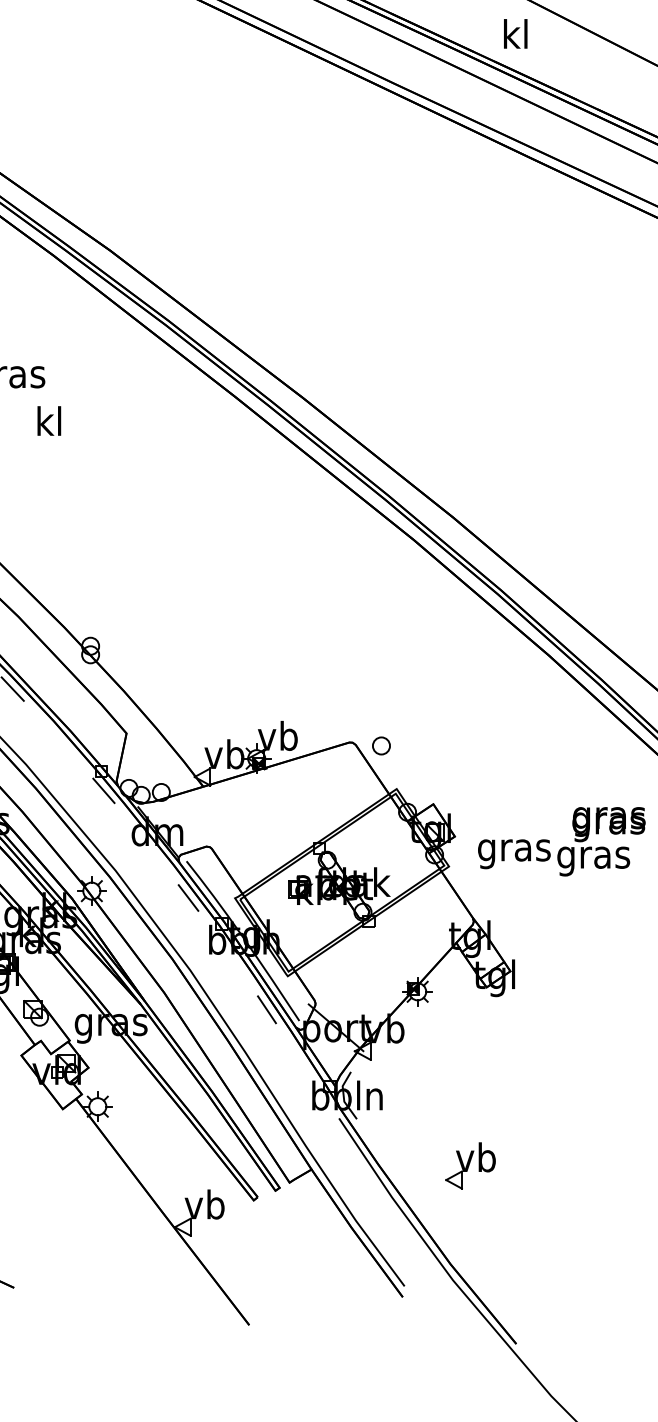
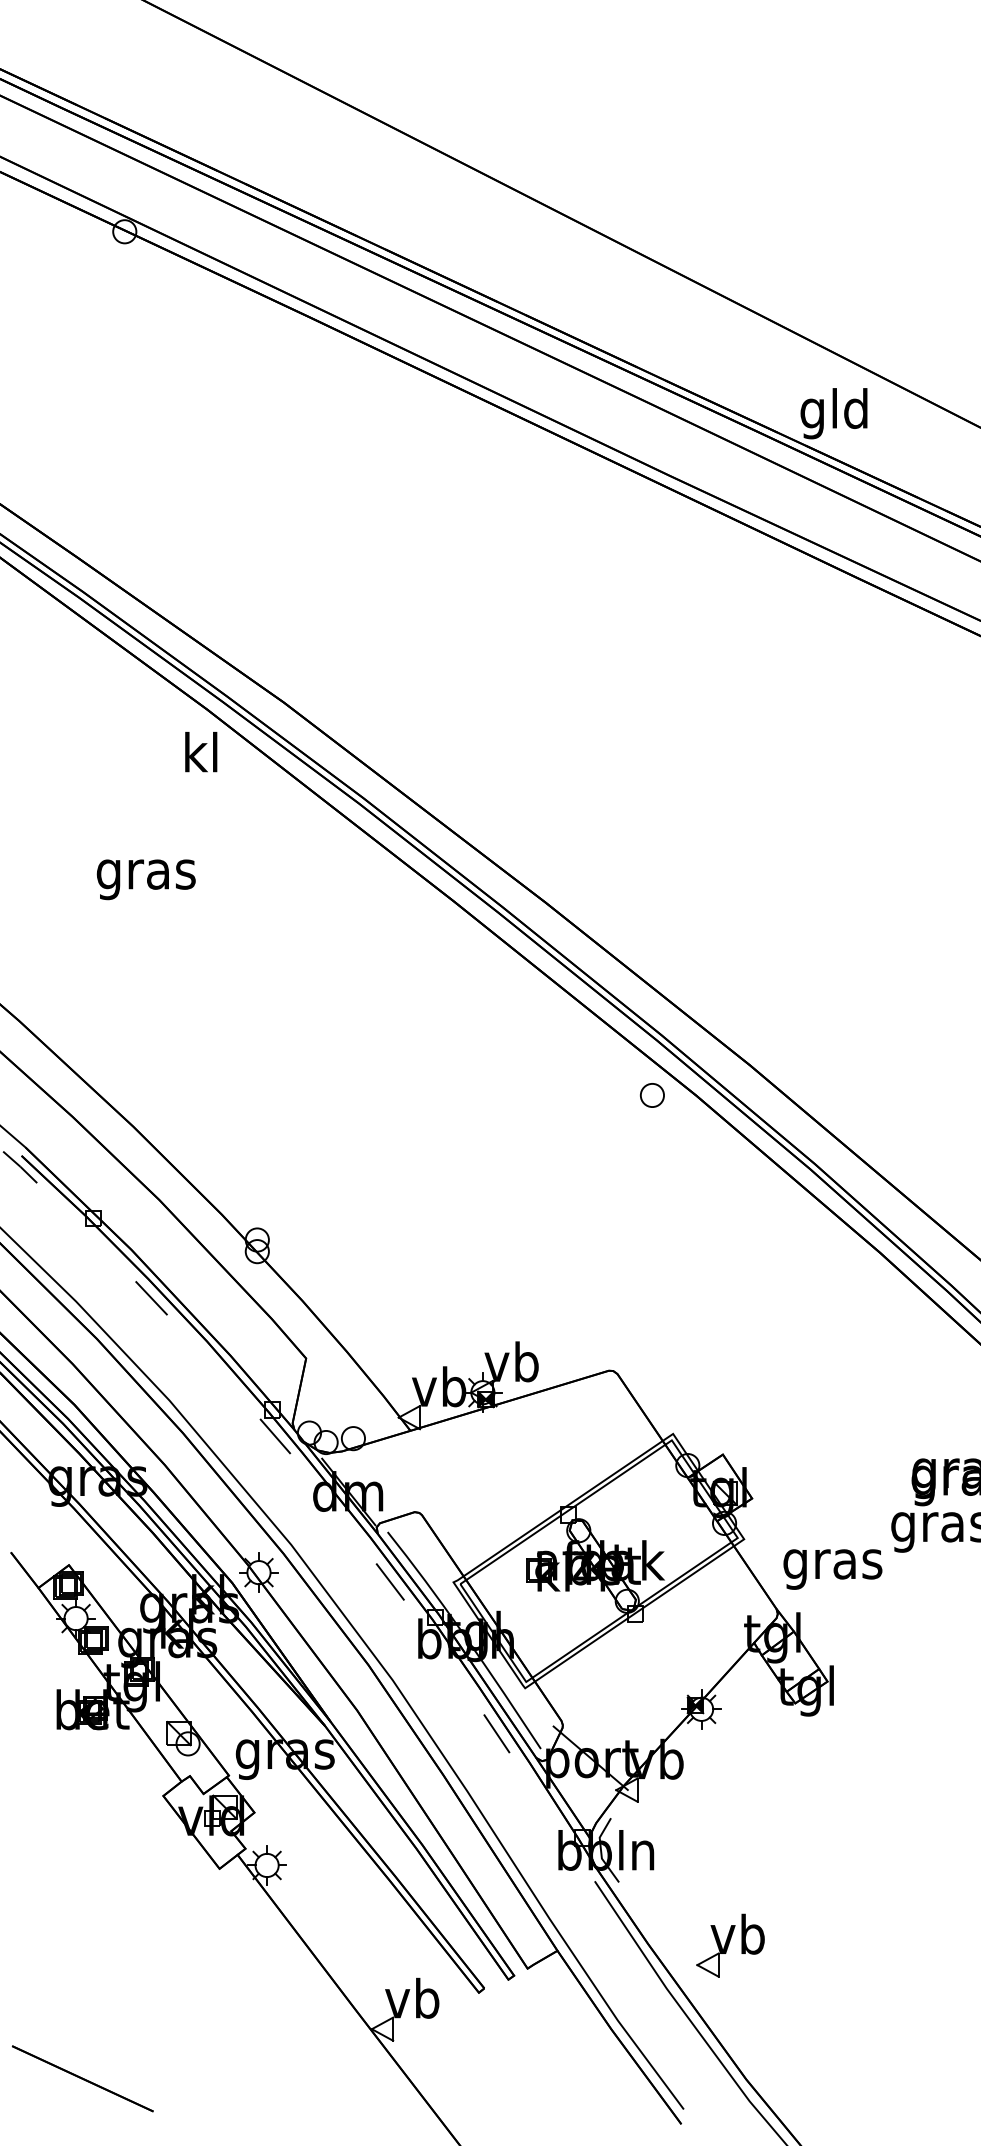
text: (514, 37) -> (833, 413), kl -> gld
text: (49, 421) -> (201, 752), moved
part: (380, 746) -> (651, 1095), moved
text: (514, 854) -> (832, 1569), moved
part: (470, 1165) -> (730, 1945), moved

